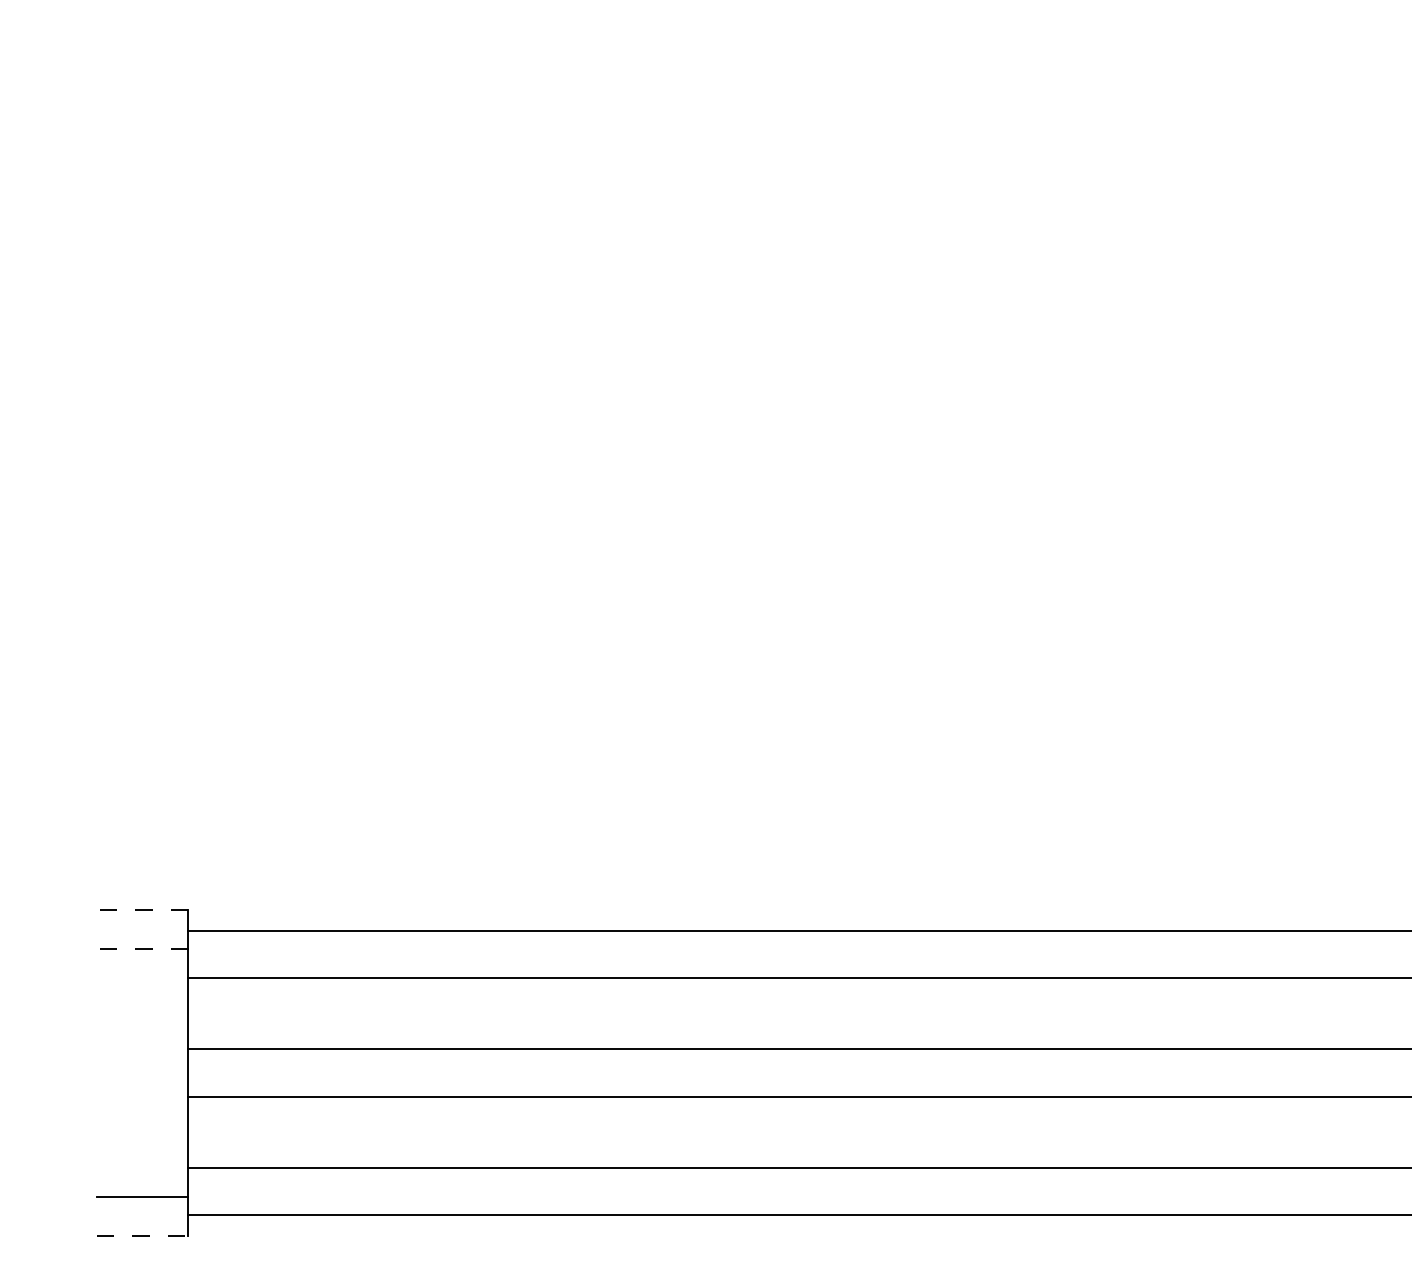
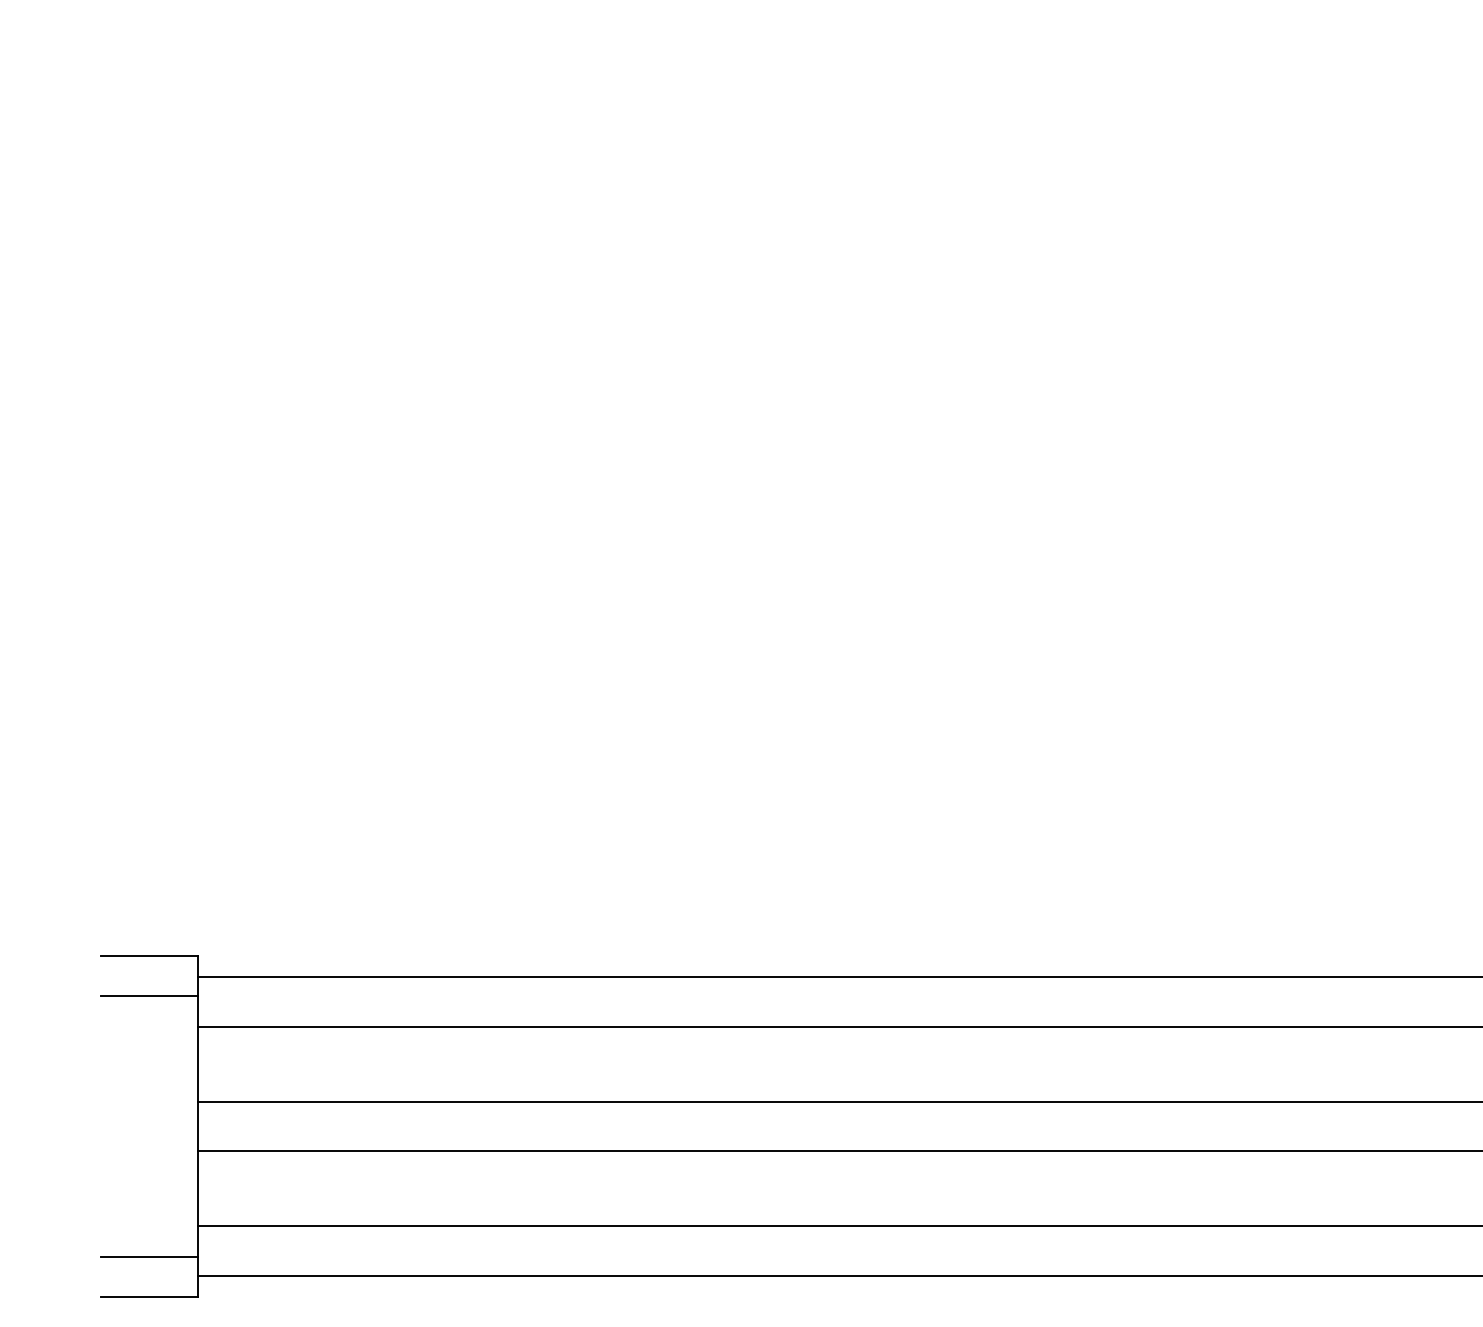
line: (142, 910) -> (149, 955), dashed -> solid
line: (142, 948) -> (149, 995), dashed -> solid
line: (142, 1235) -> (149, 1297), dashed -> solid

